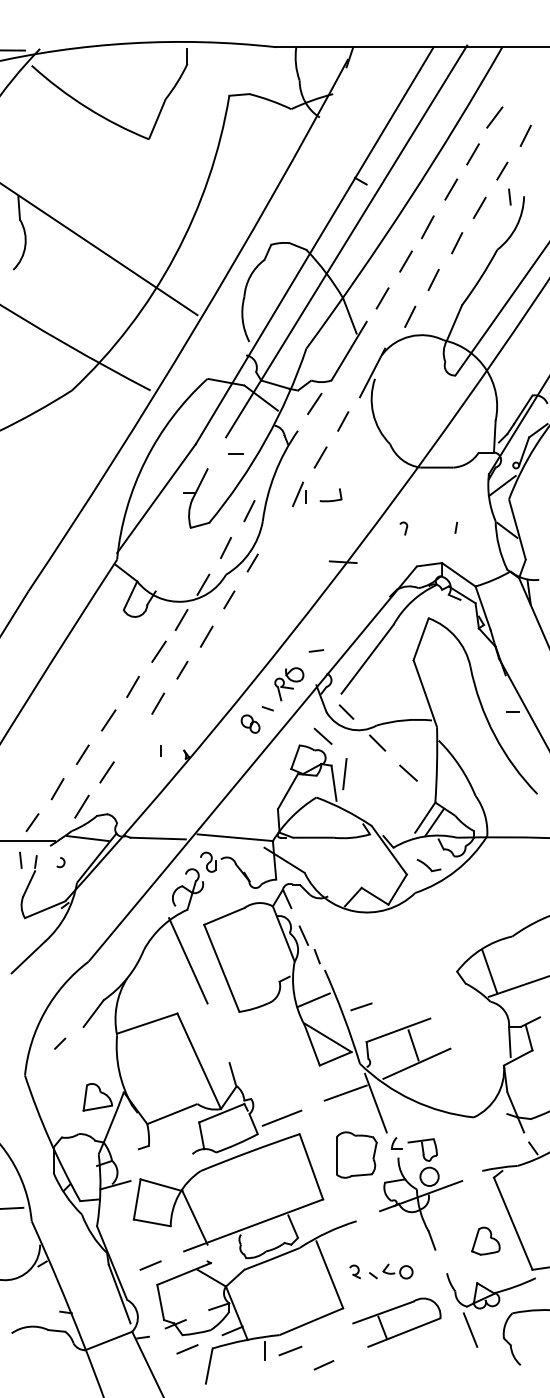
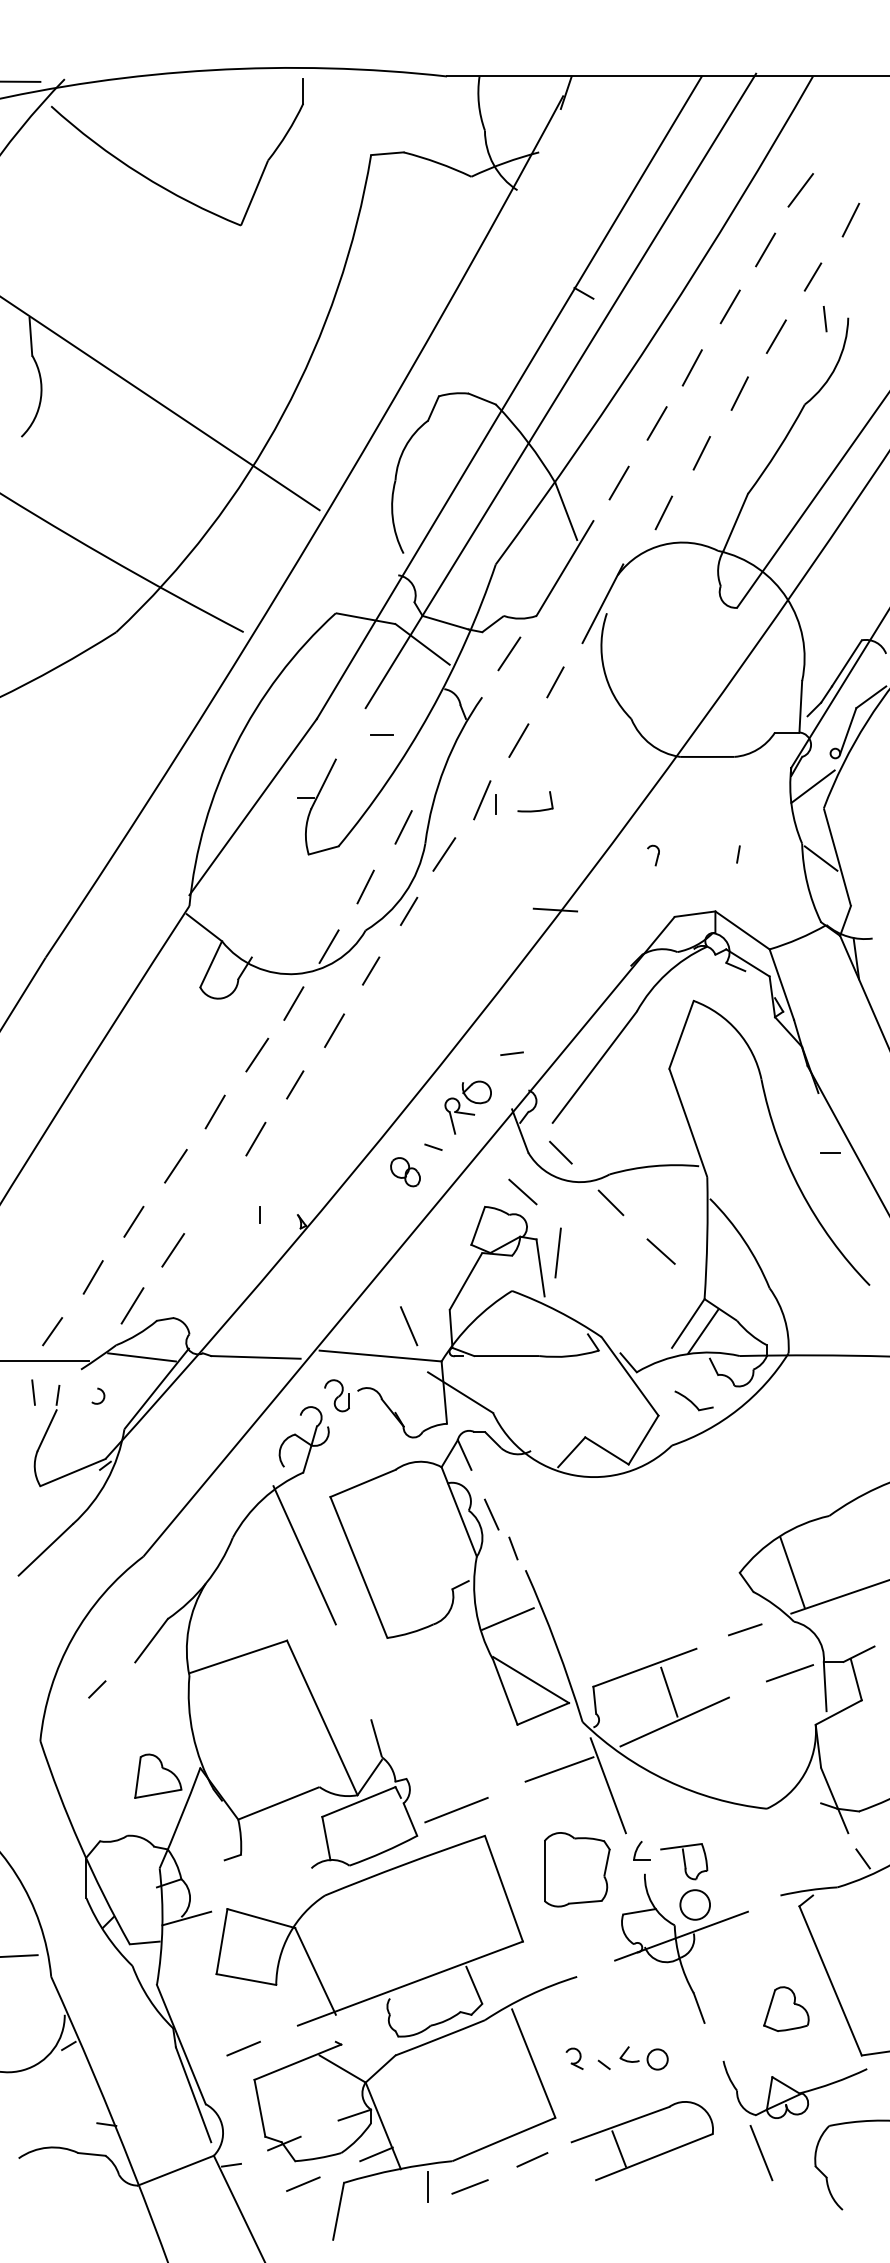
line: (274, 527) -> (444, 853), added
line: (252, 819) -> (408, 1326), added
line: (361, 1006) -> (745, 1629), moved
line: (487, 1033) -> (788, 1672), added
line: (323, 1365) -> (531, 2160), moved

